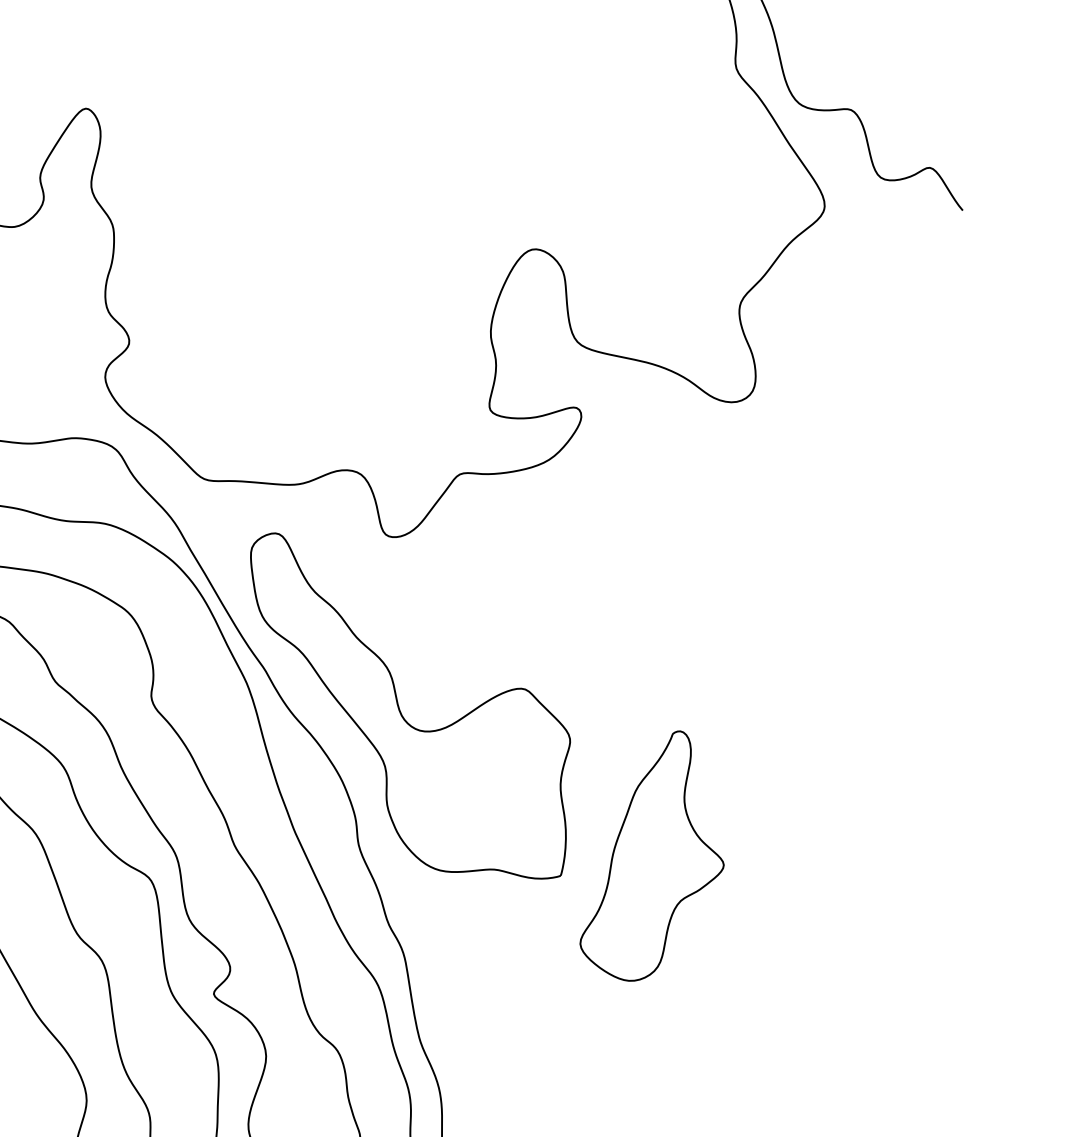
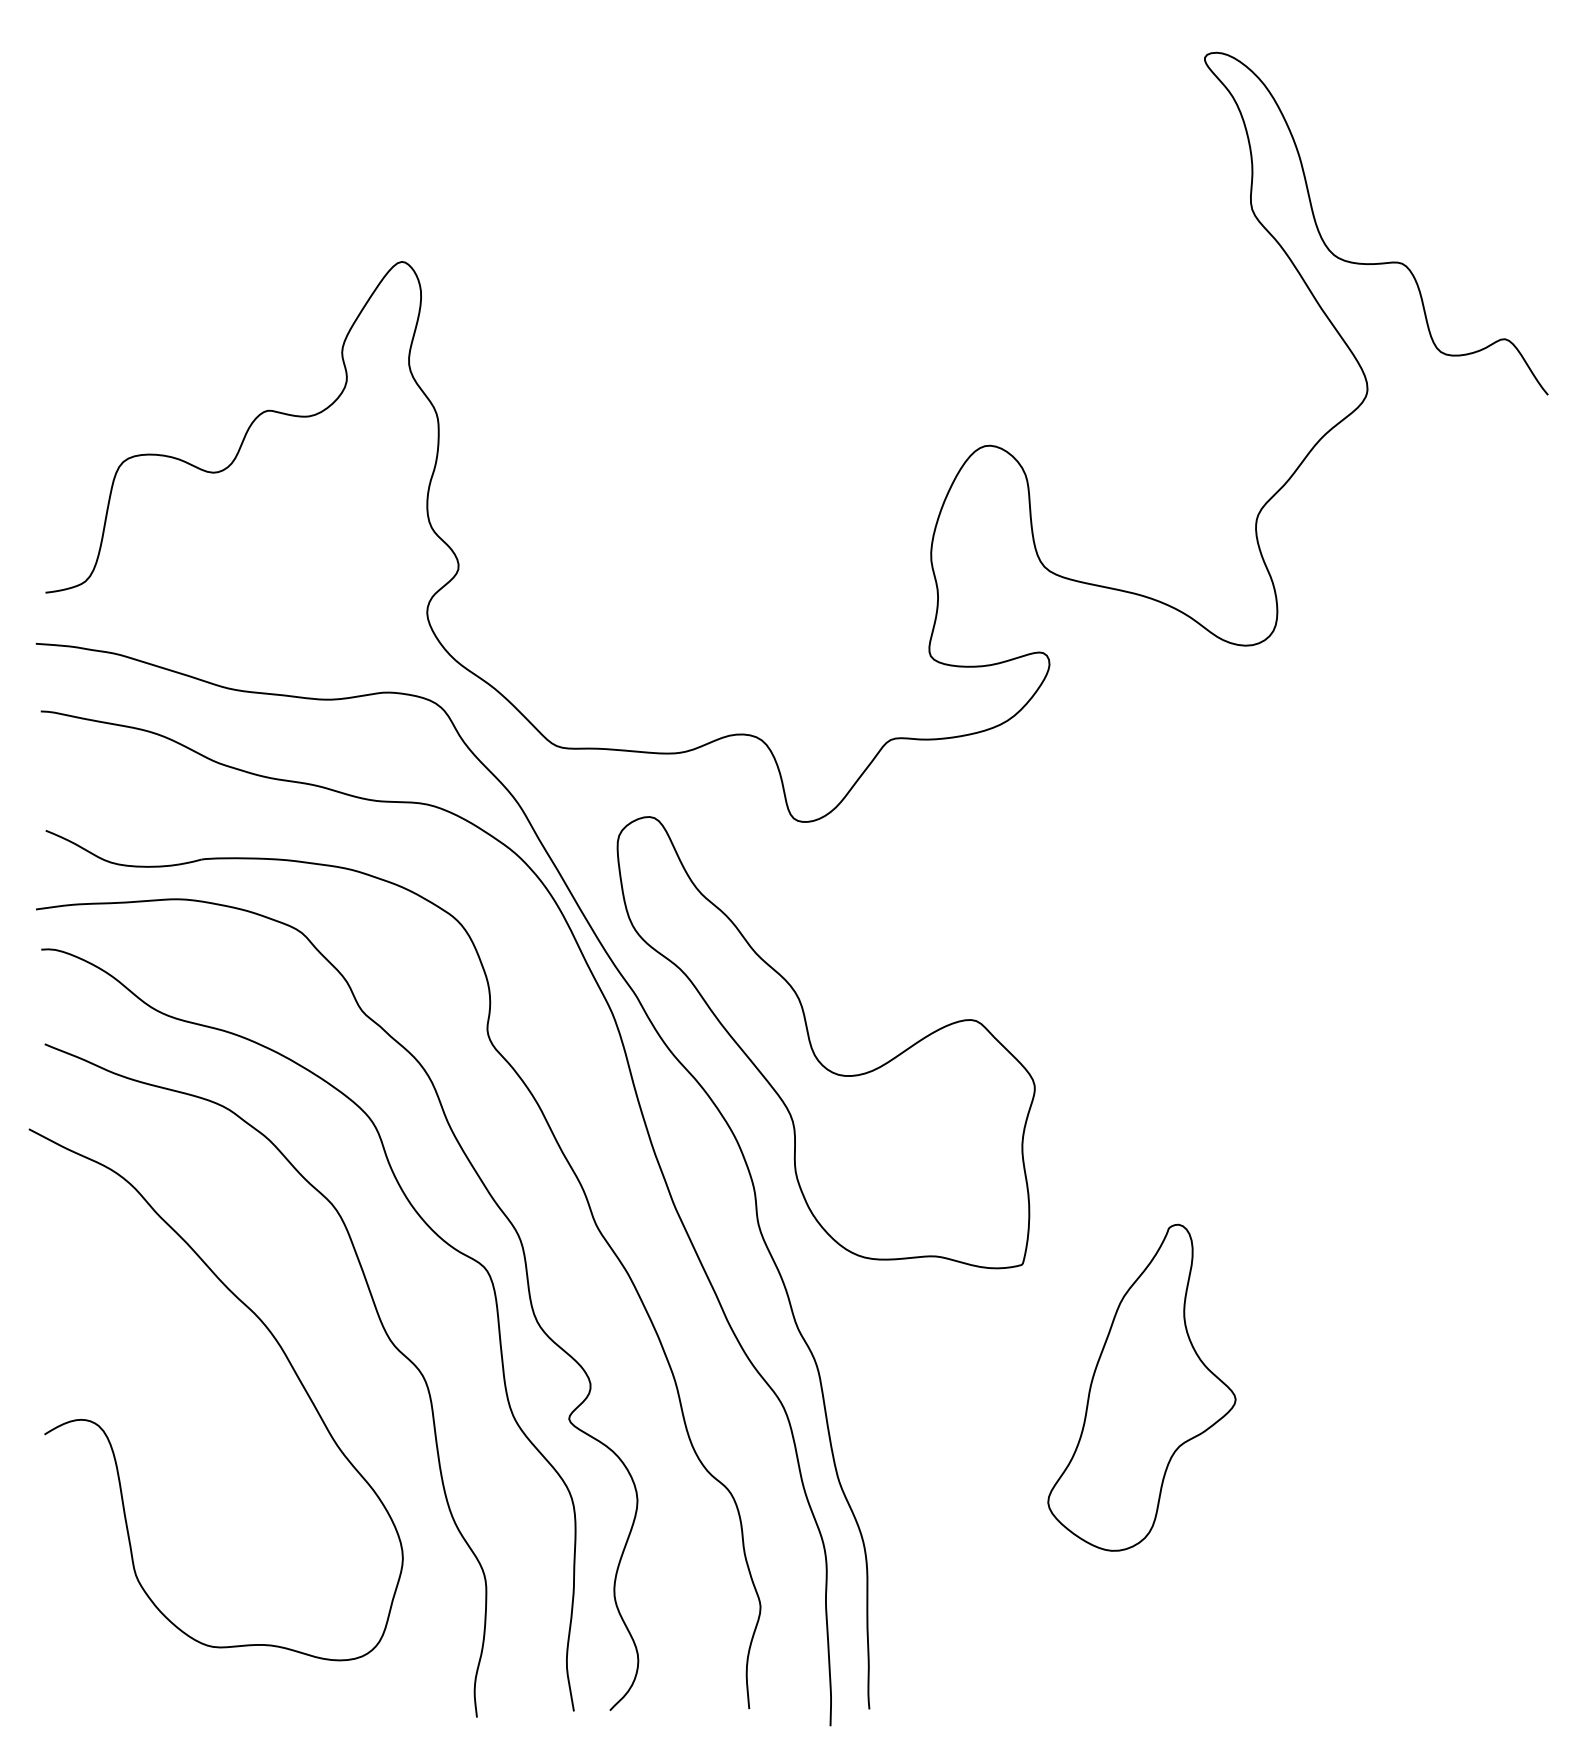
part: (651, 855) -> (1141, 1387), moved

